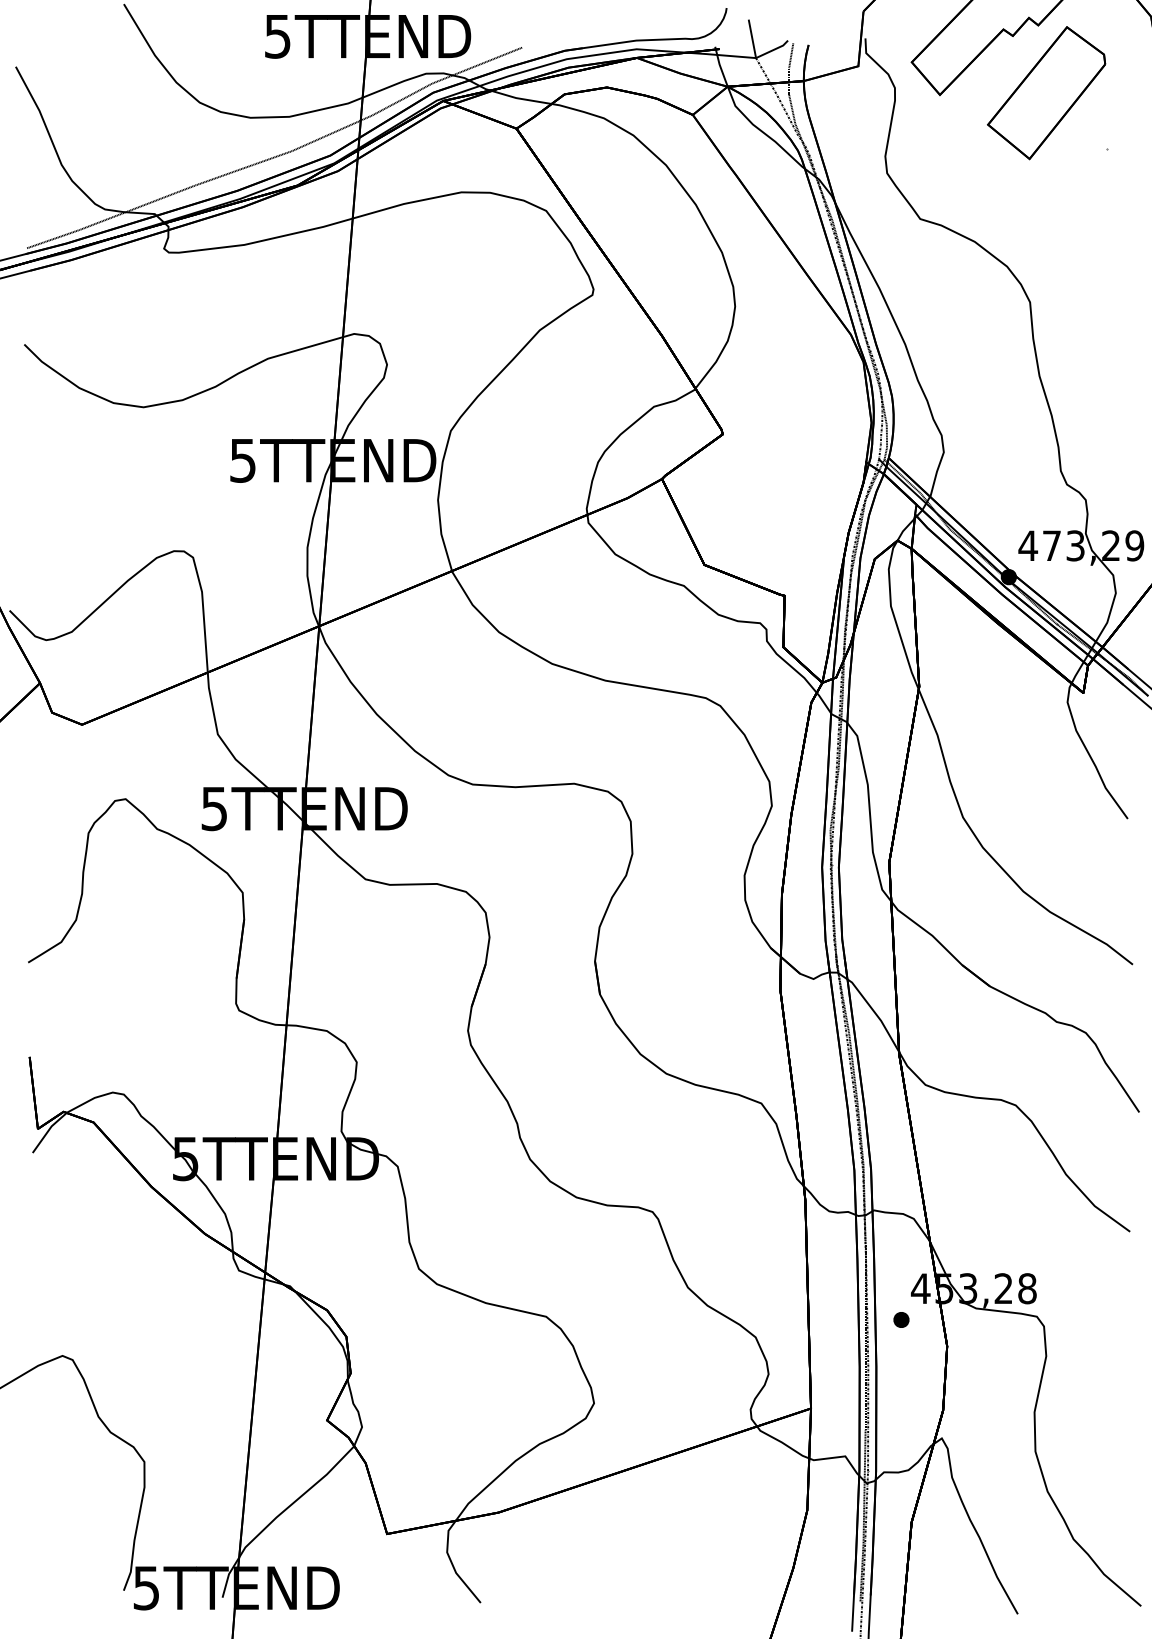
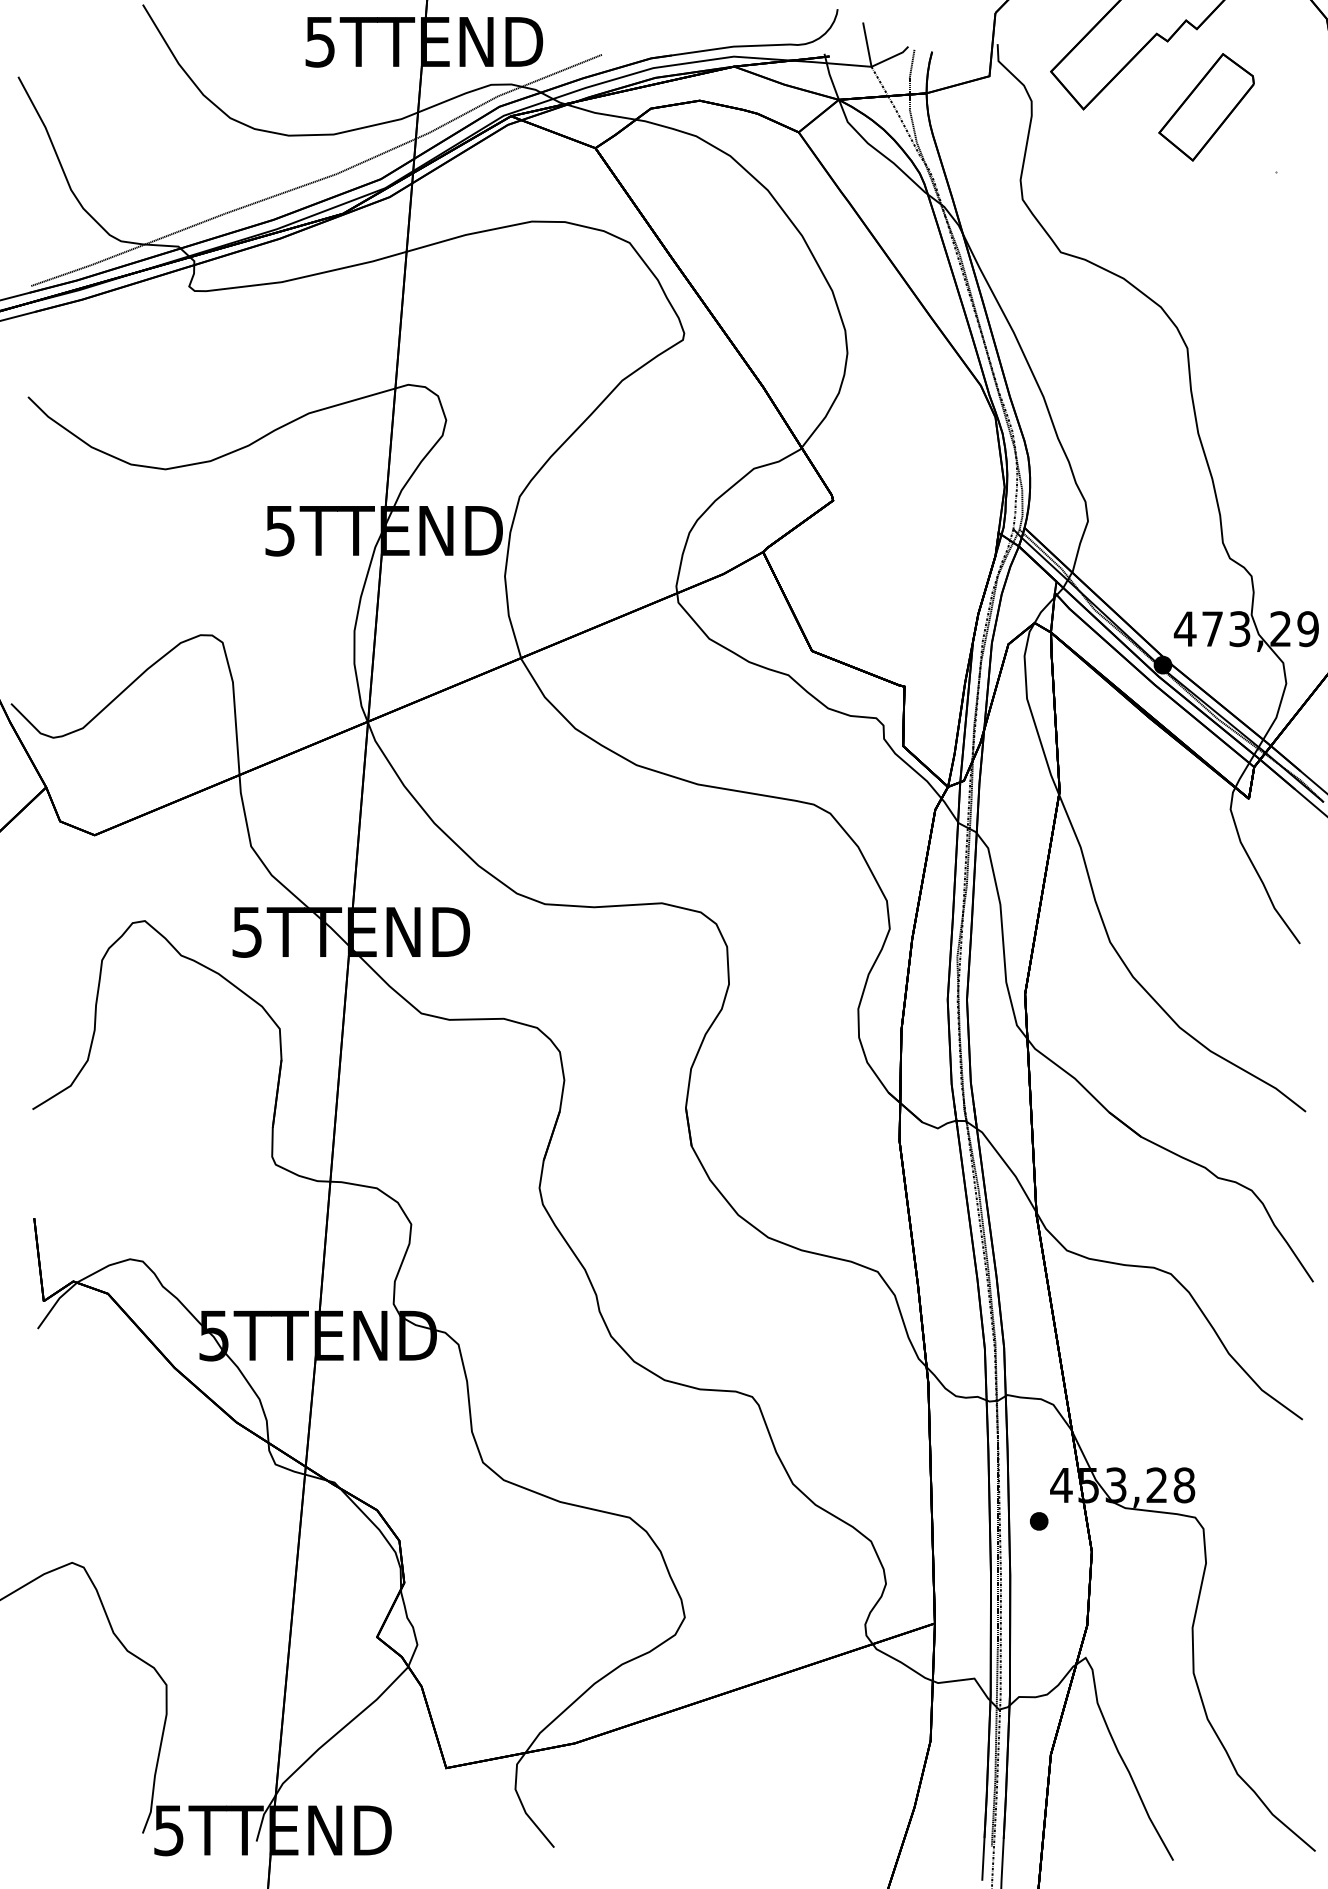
part: (1046, 93) -> (1206, 107), size x0.7

